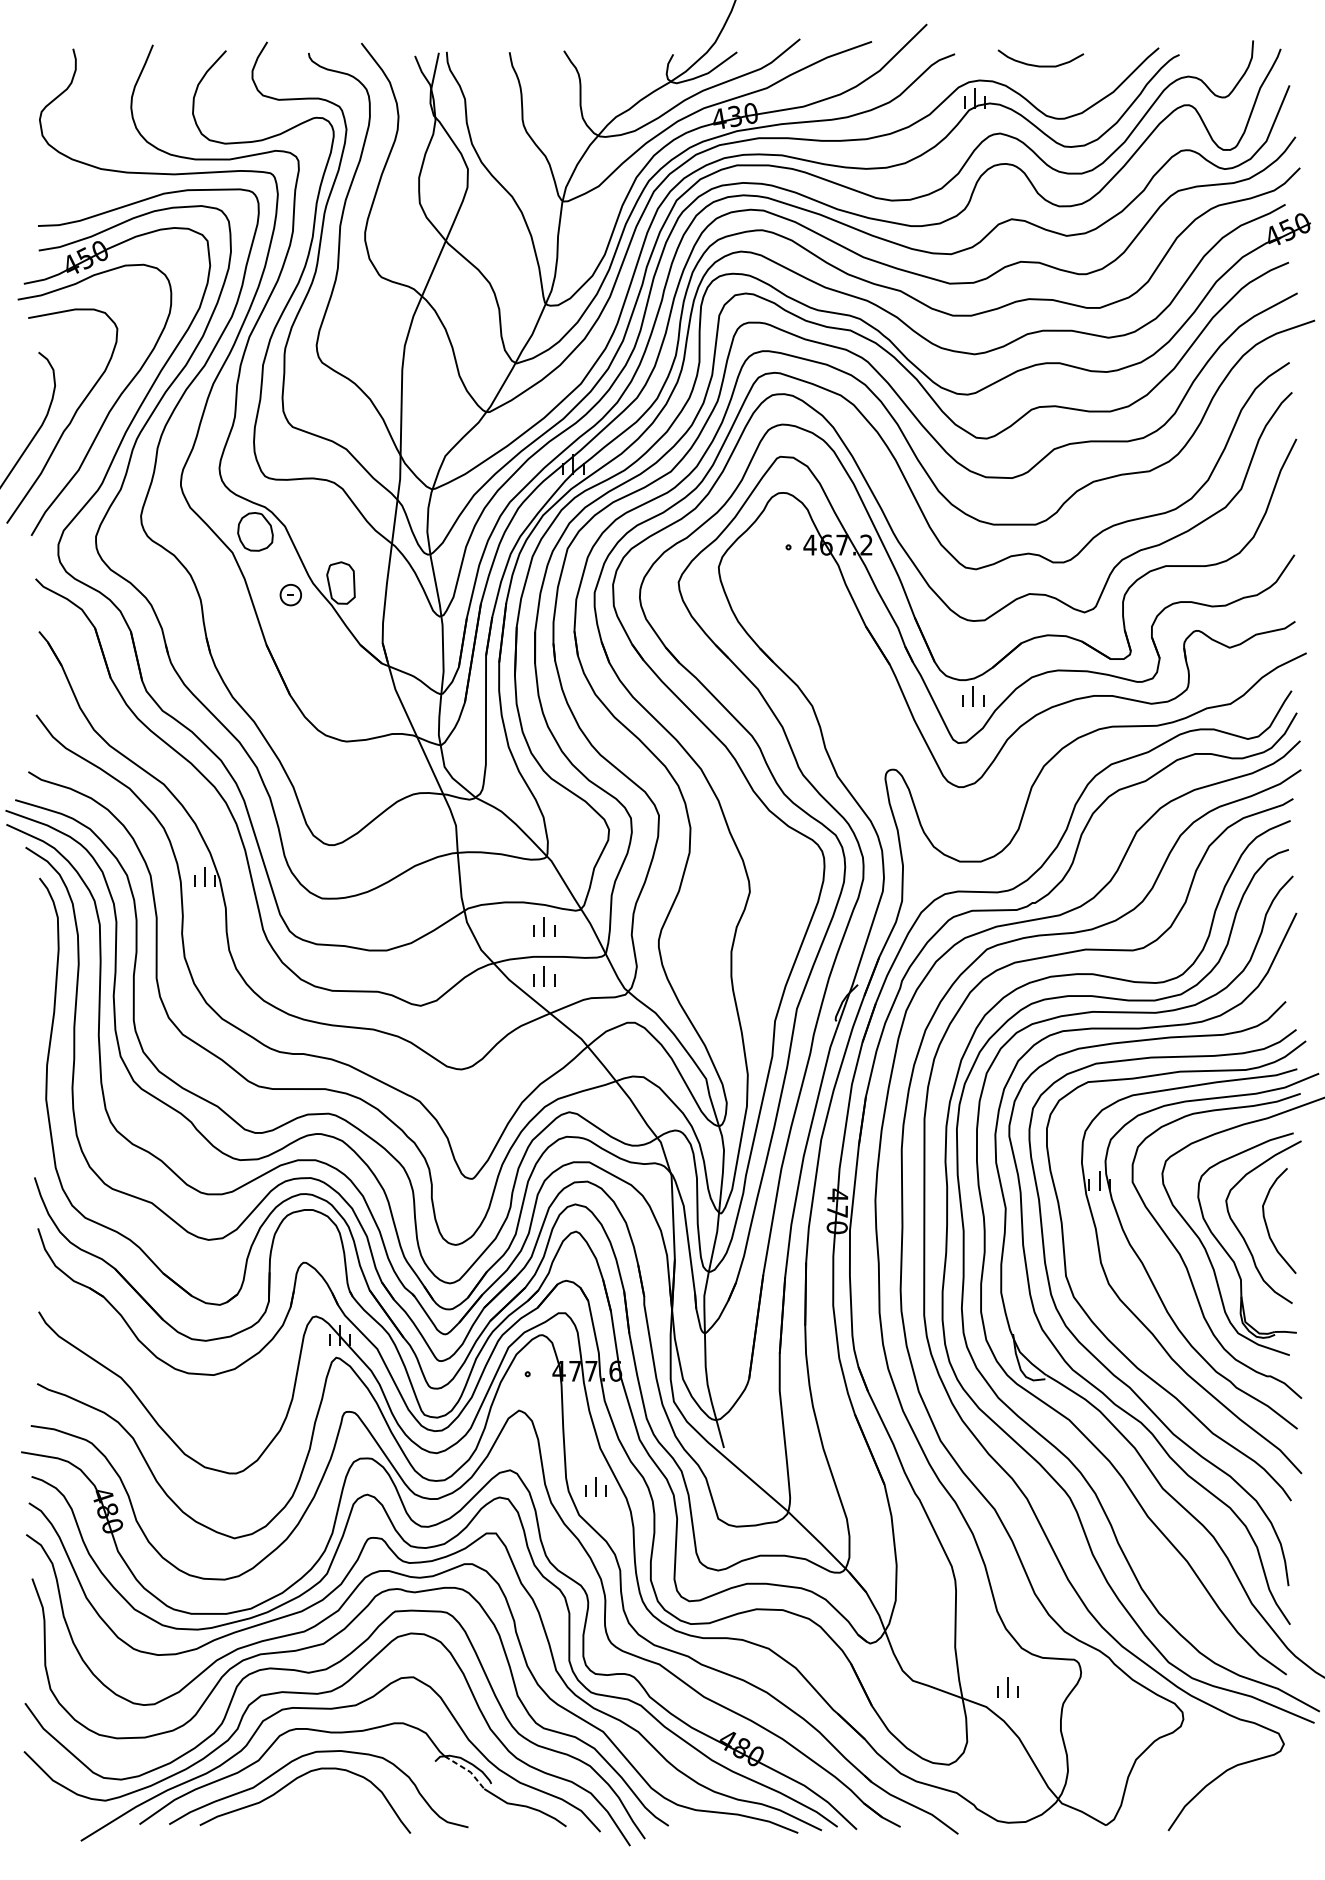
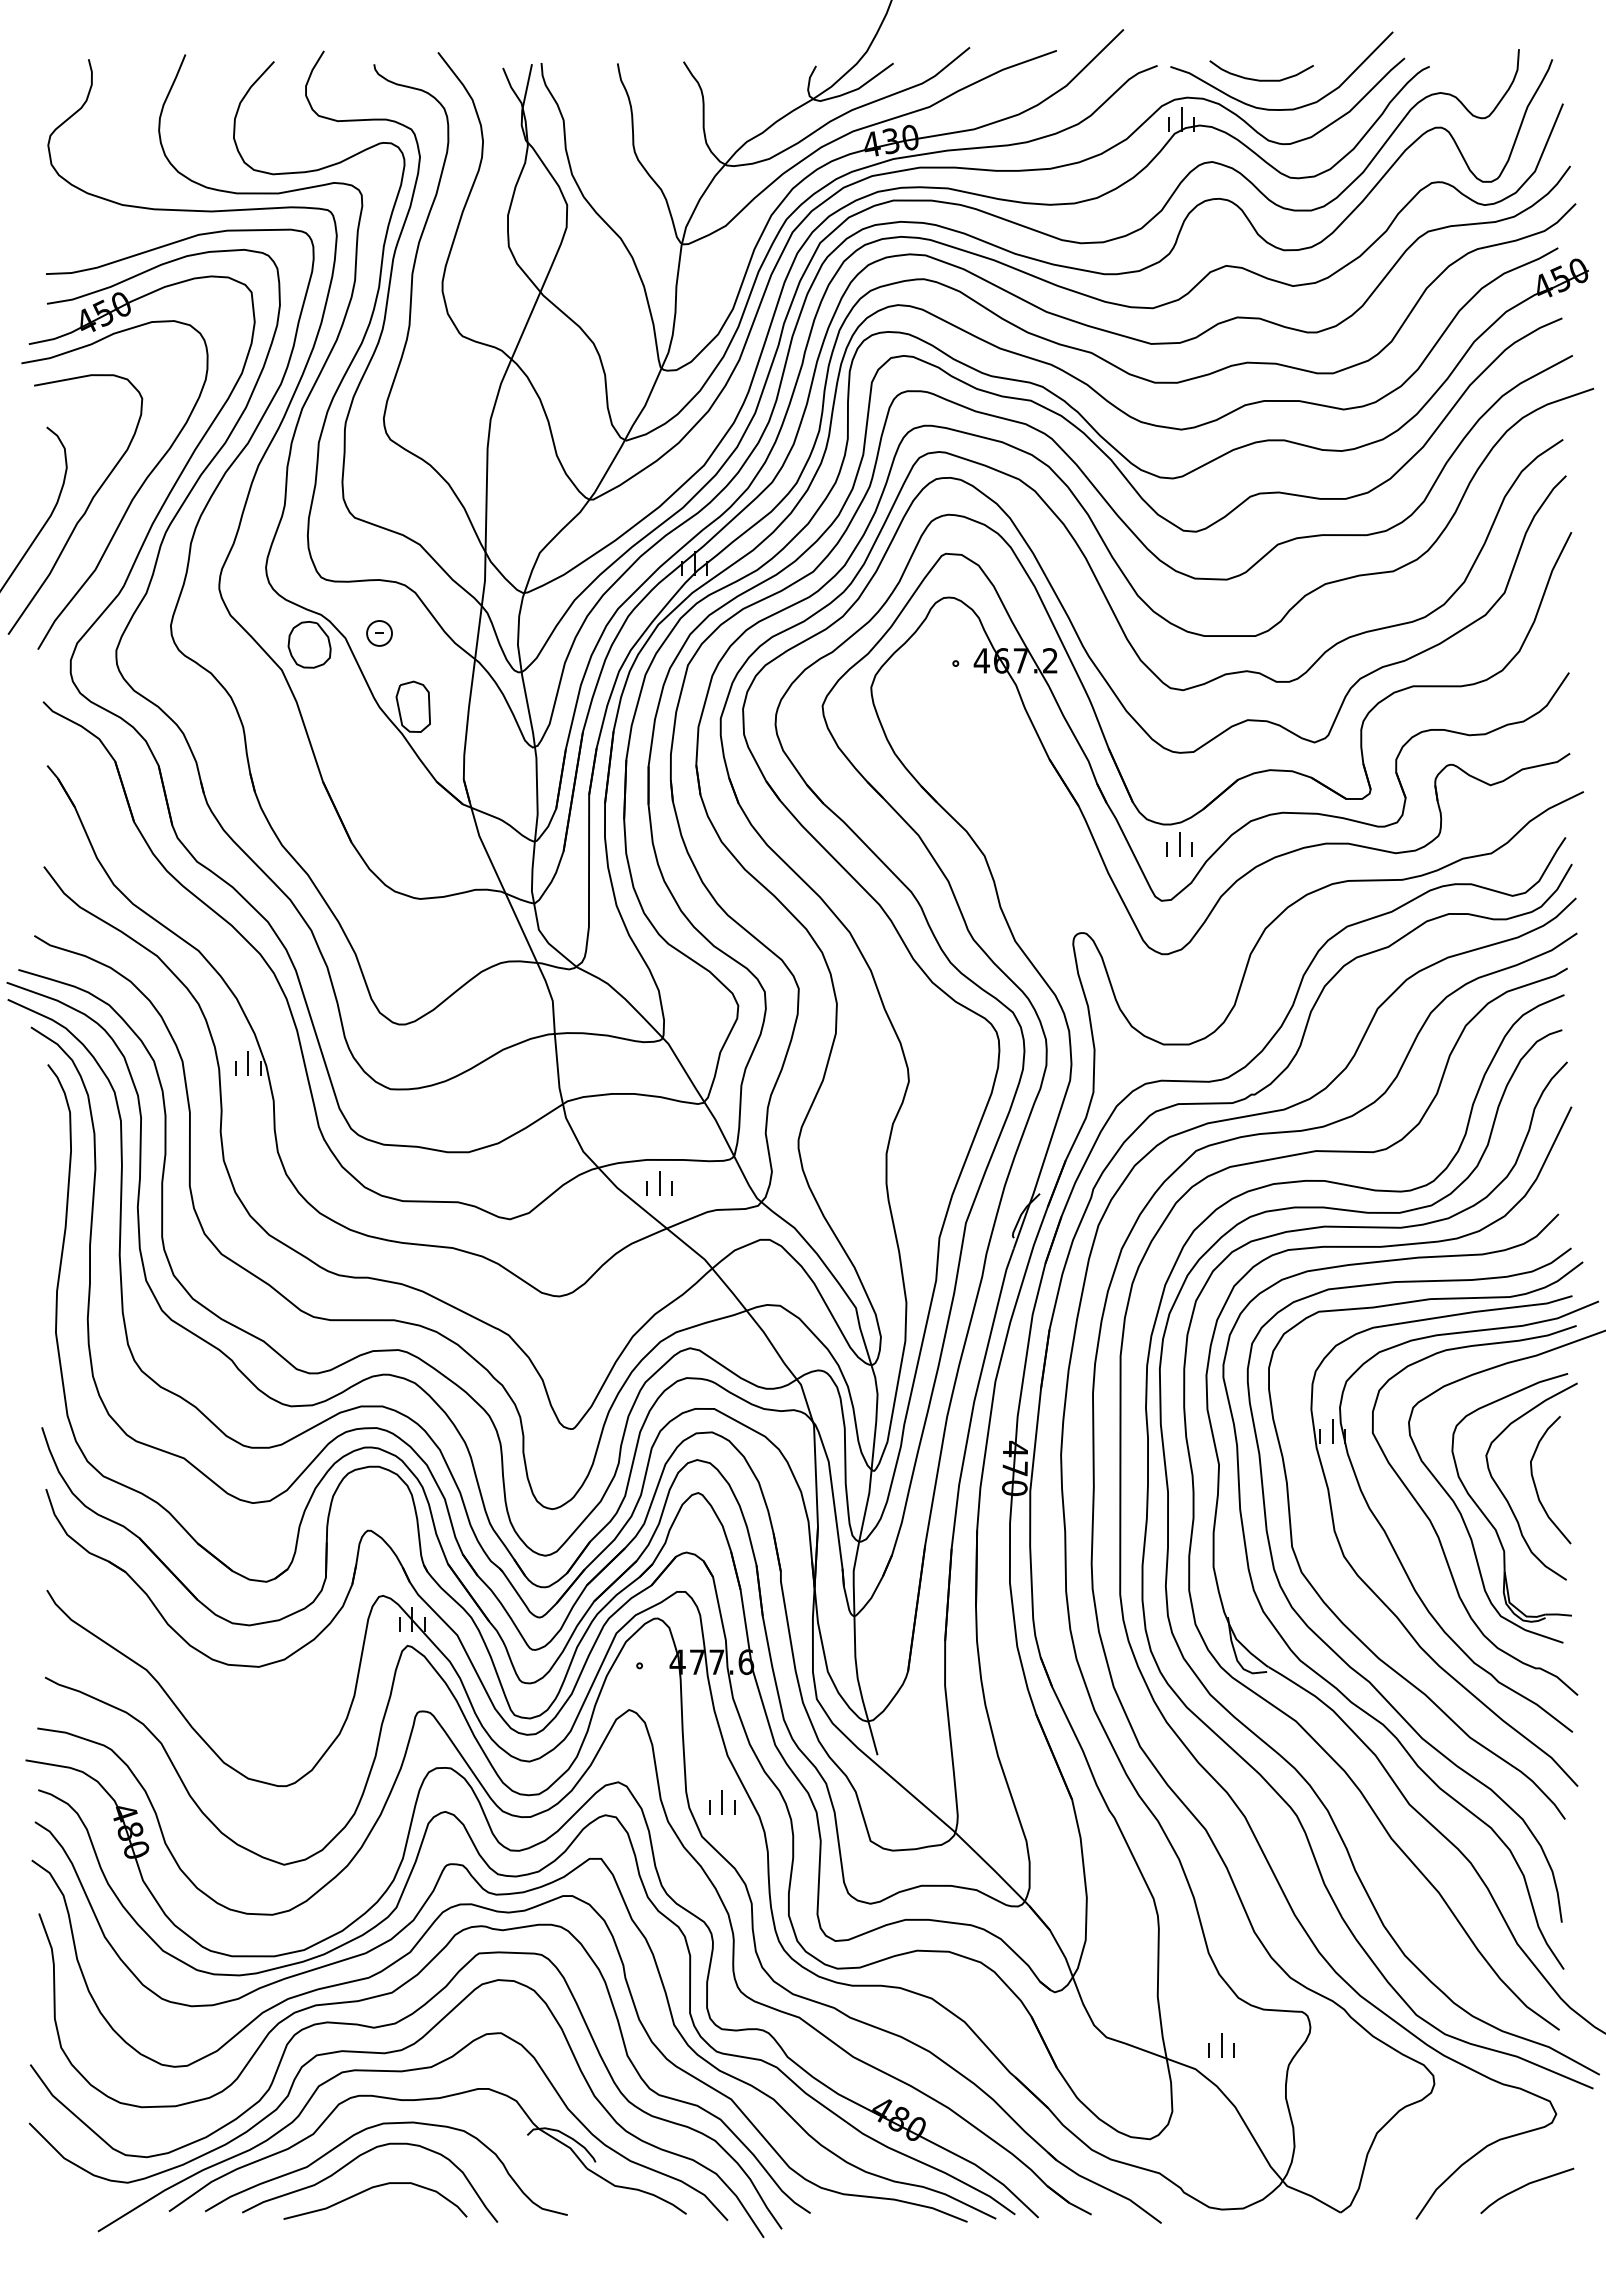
curve: (1060, 89) -> (1285, 108), added
part: (290, 595) -> (379, 633), moved
part: (544, 926) -> (659, 1123), removed
line: (468, 1770) -> (567, 2146), dashed -> solid
curve: (1258, 1803) -> (1525, 2186), added
curve: (305, 1806) -> (370, 2189), added

